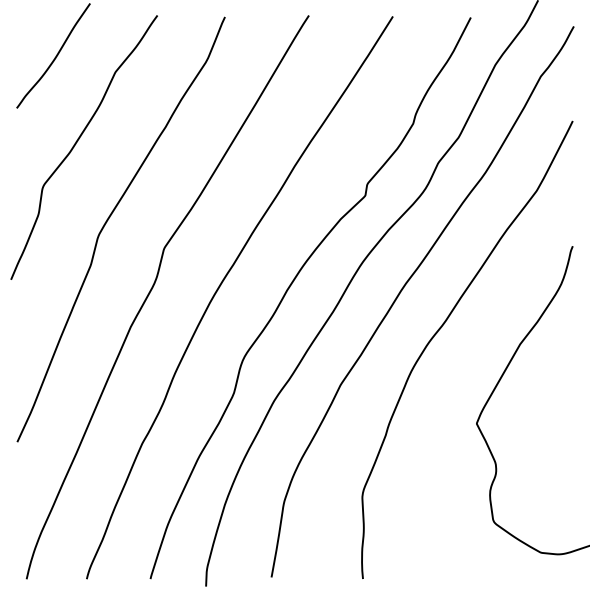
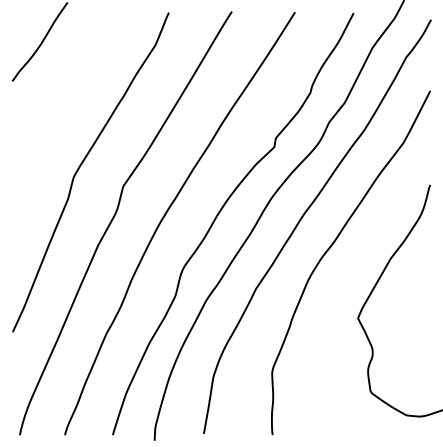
curve: (76, 144) -> (57, 108), removed

